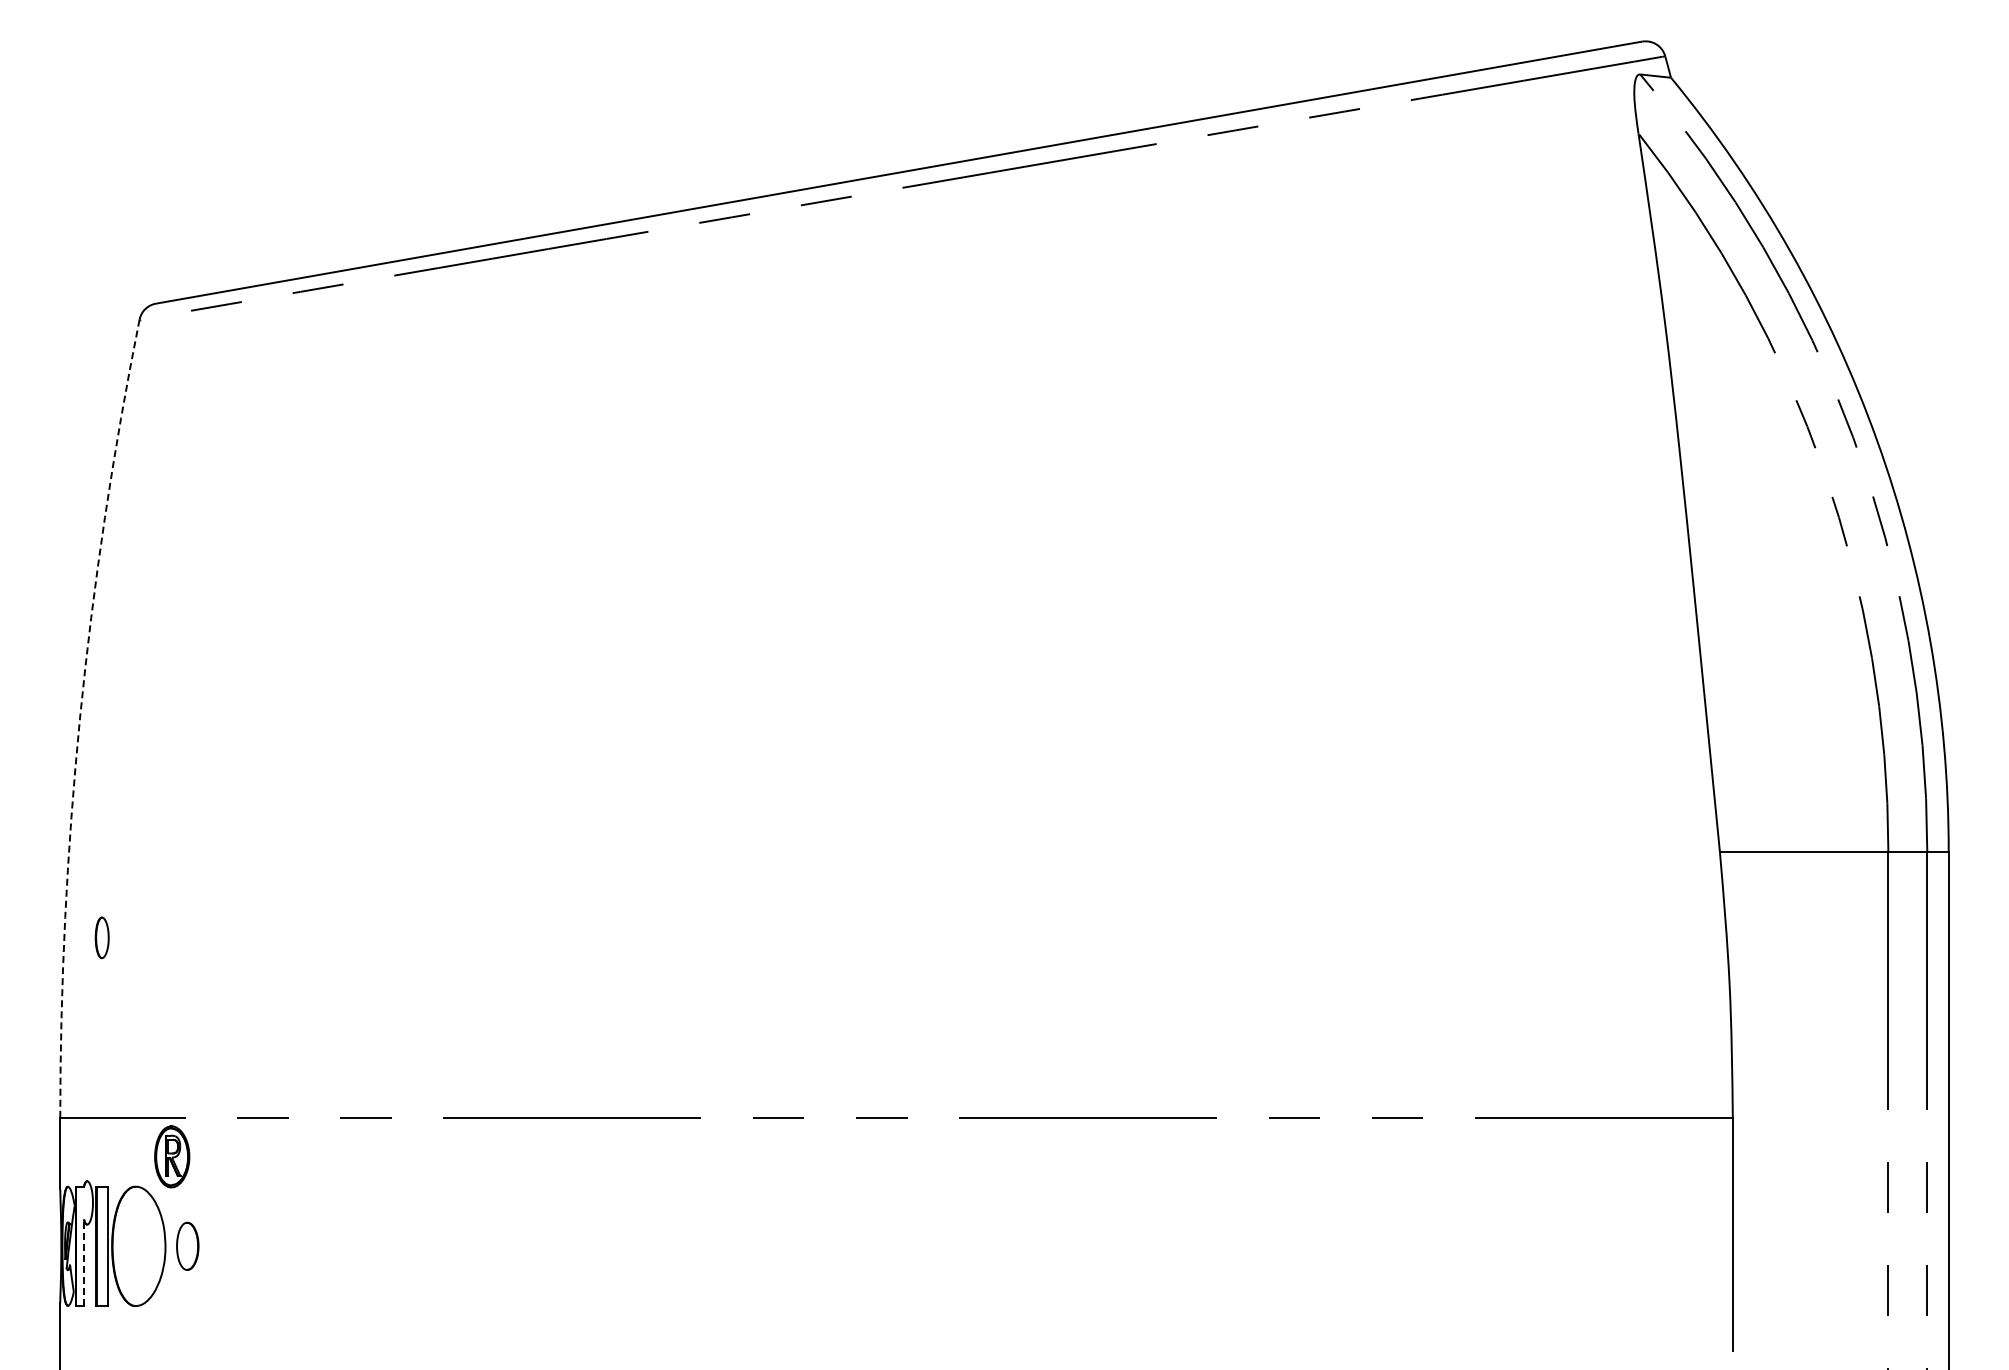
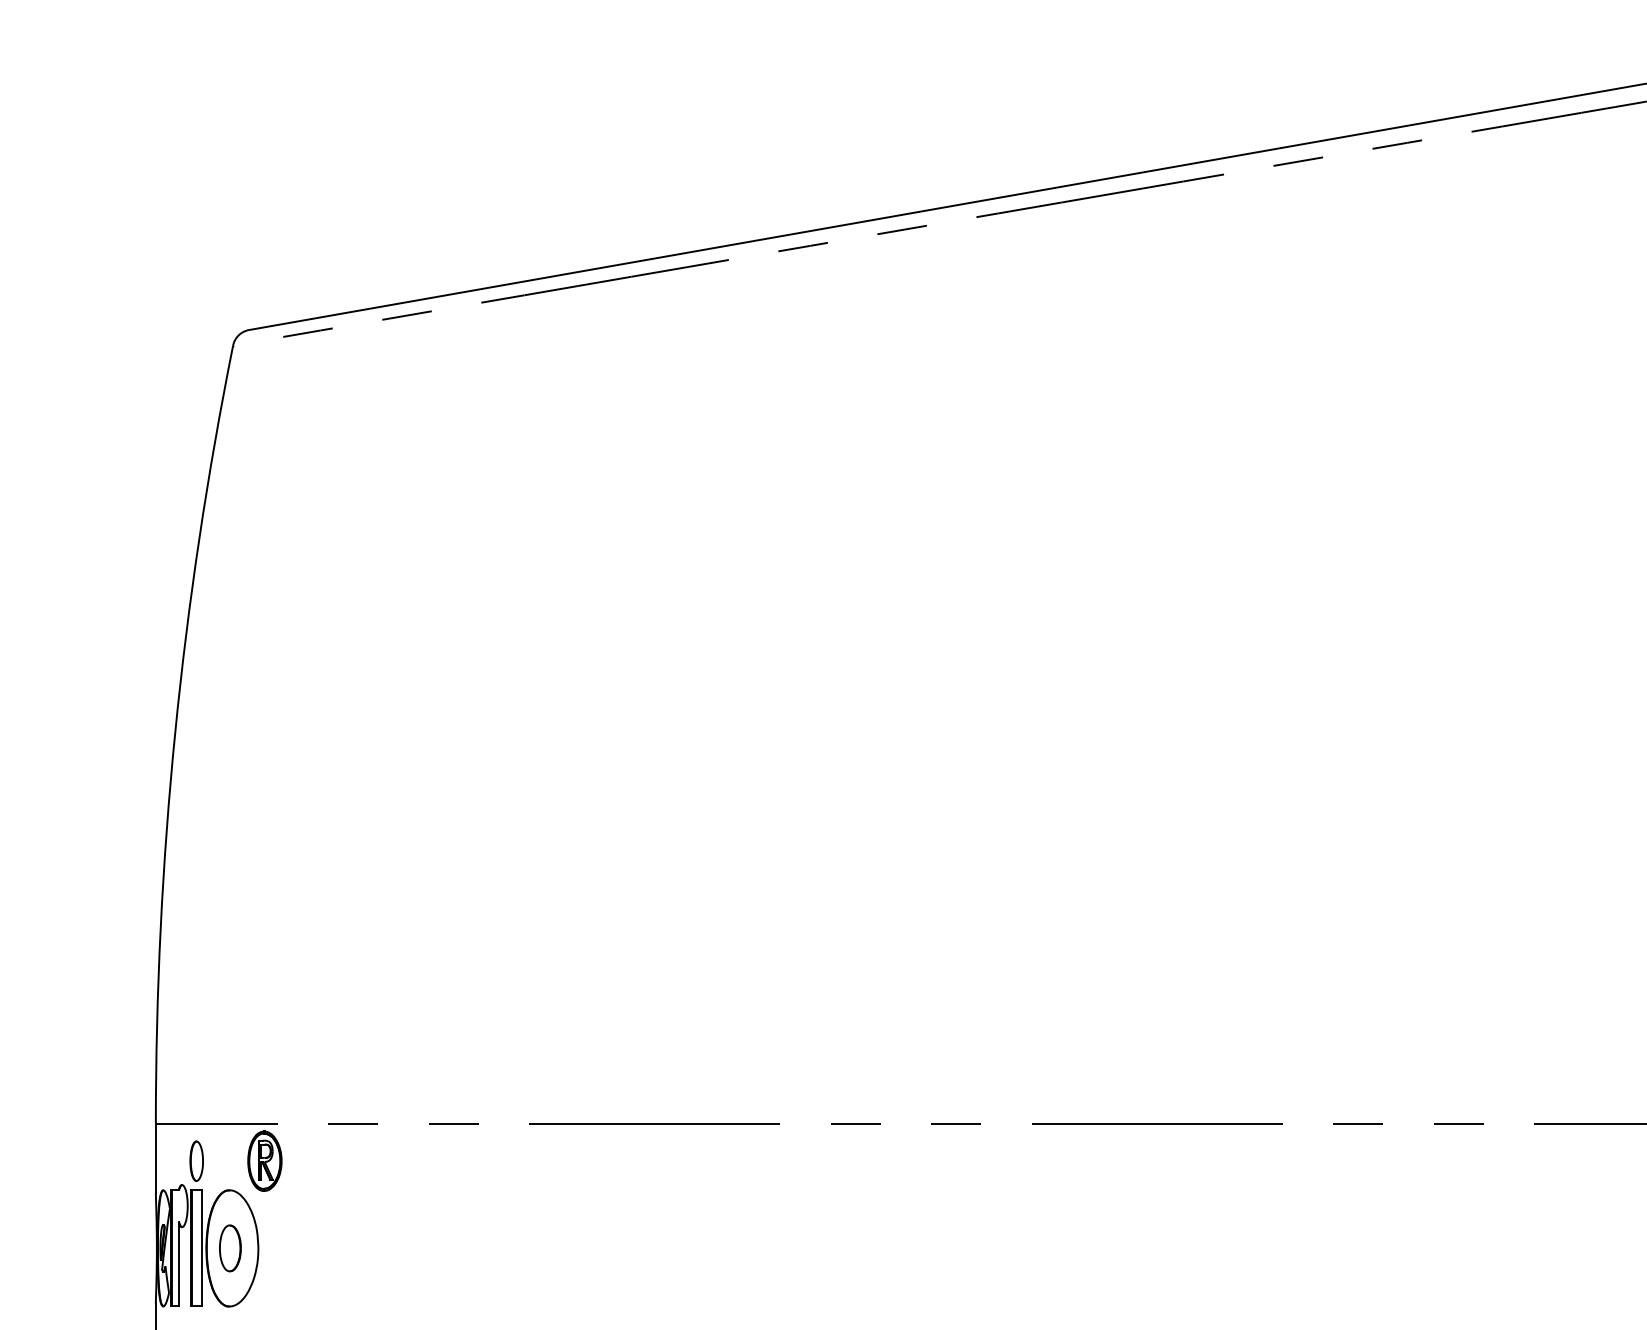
arc: (80, 717) -> (175, 733), dashed -> solid
part: (101, 937) -> (196, 1160), moved
part: (187, 1245) -> (230, 1247), moved
line: (83, 1262) -> (178, 1264), dashed -> solid

